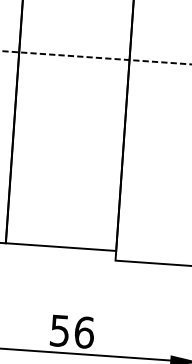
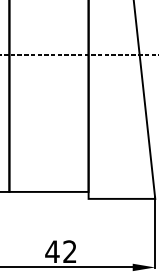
text: (72, 331) -> (61, 251), 56 -> 42

